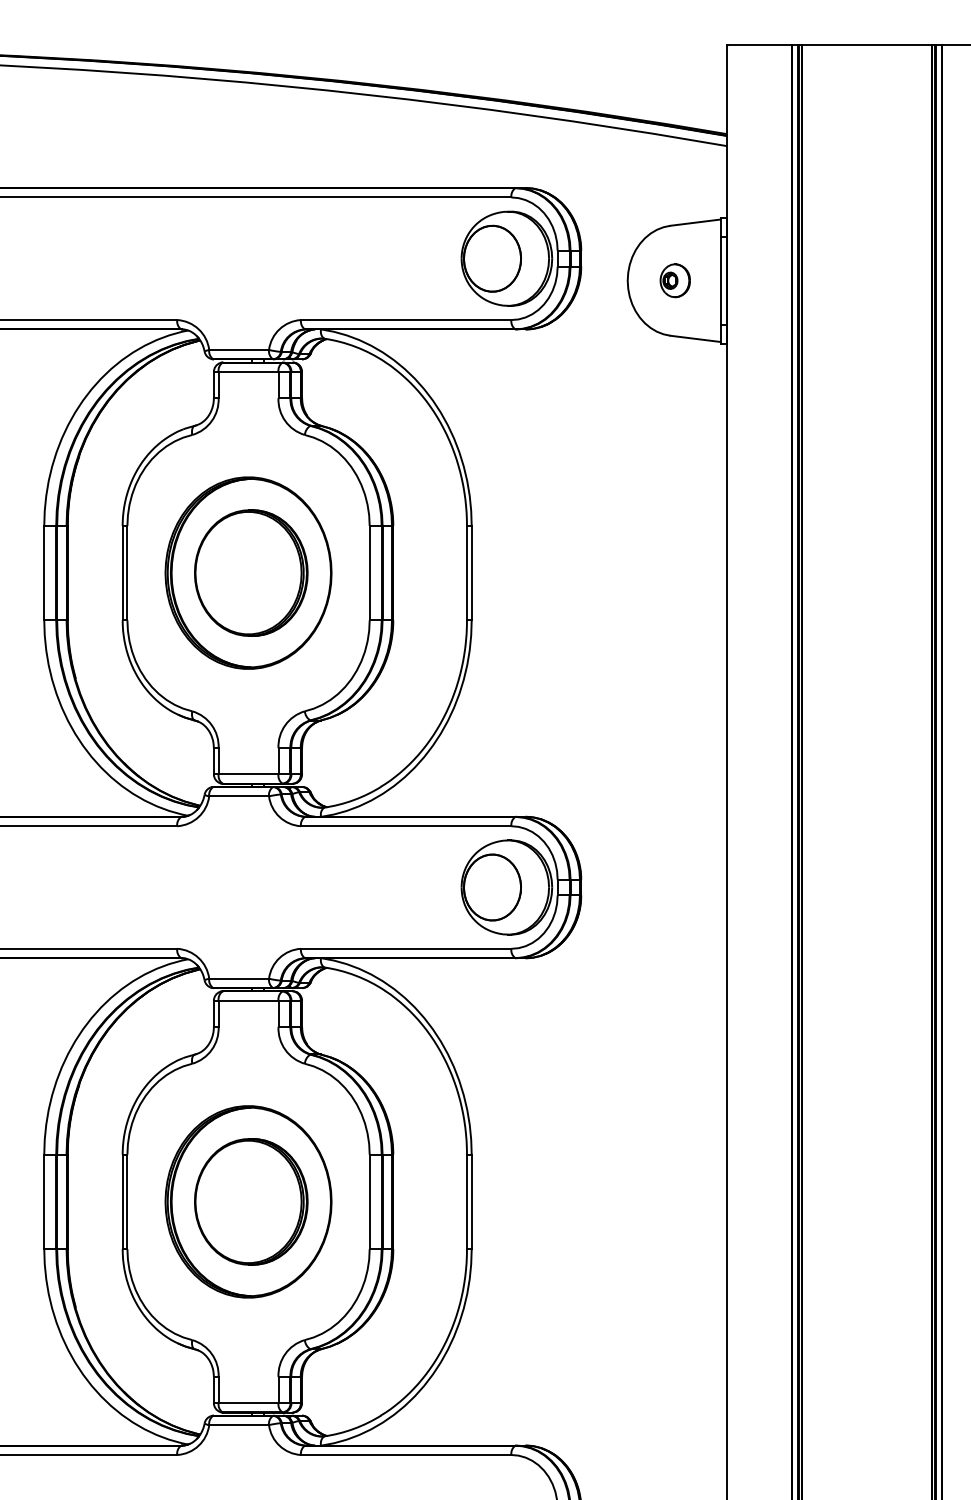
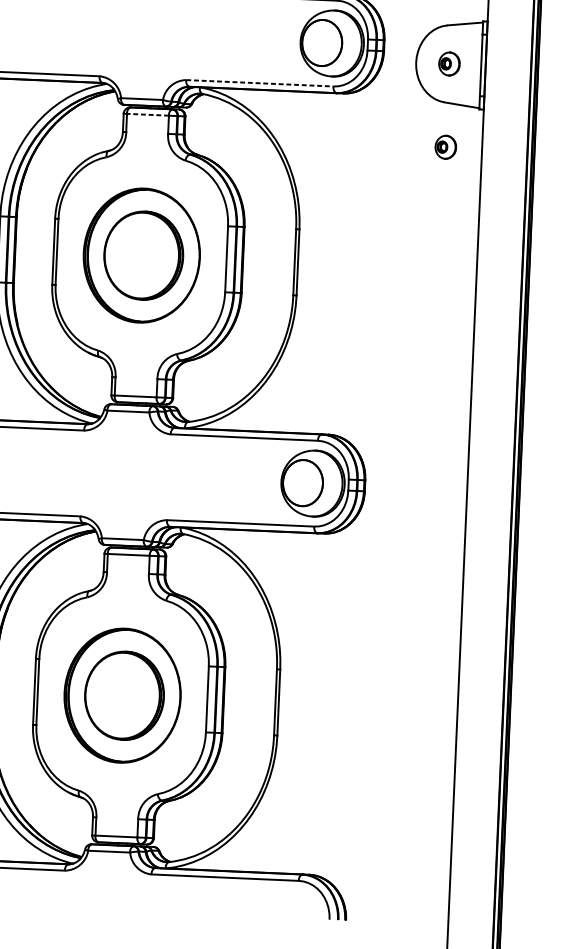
line: (406, 320) -> (260, 83), solid -> dashed
line: (248, 371) -> (147, 114), solid -> dashed
part: (674, 399) -> (445, 147), added

